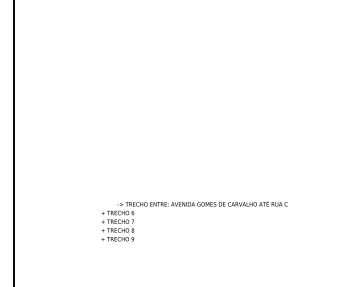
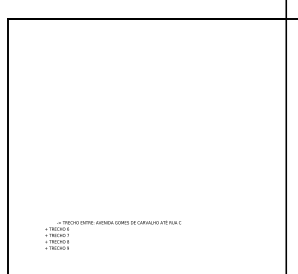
text: (193, 220) -> (112, 234), moved

